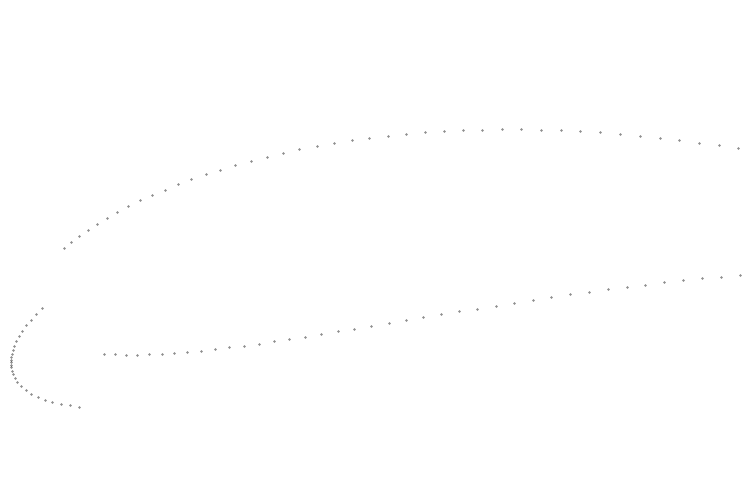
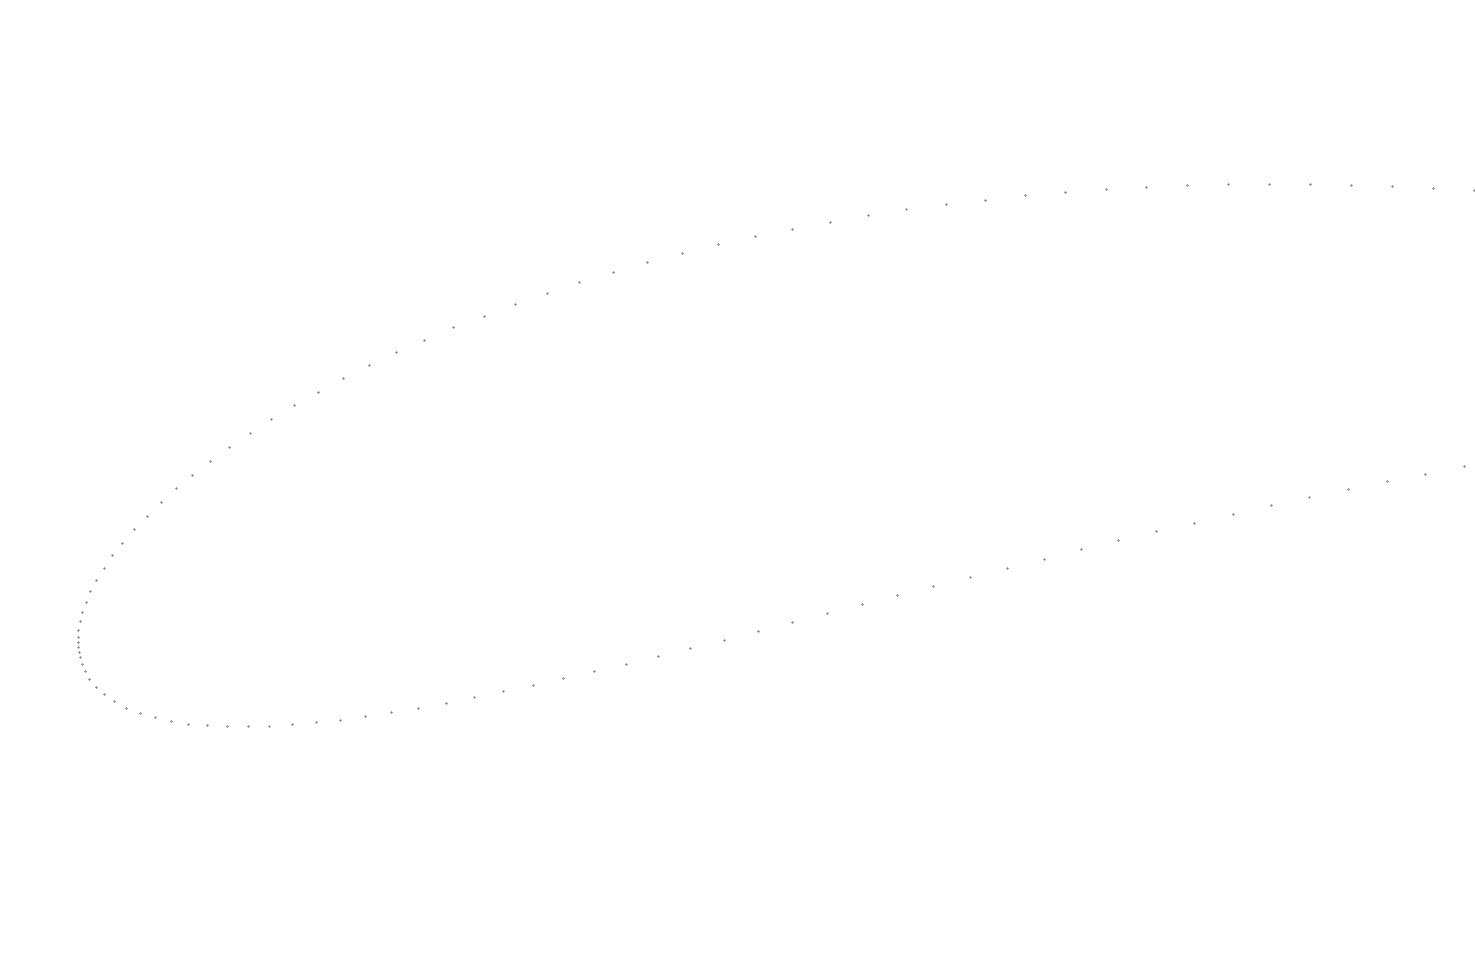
part: (14, 350) -> (83, 622), moved

